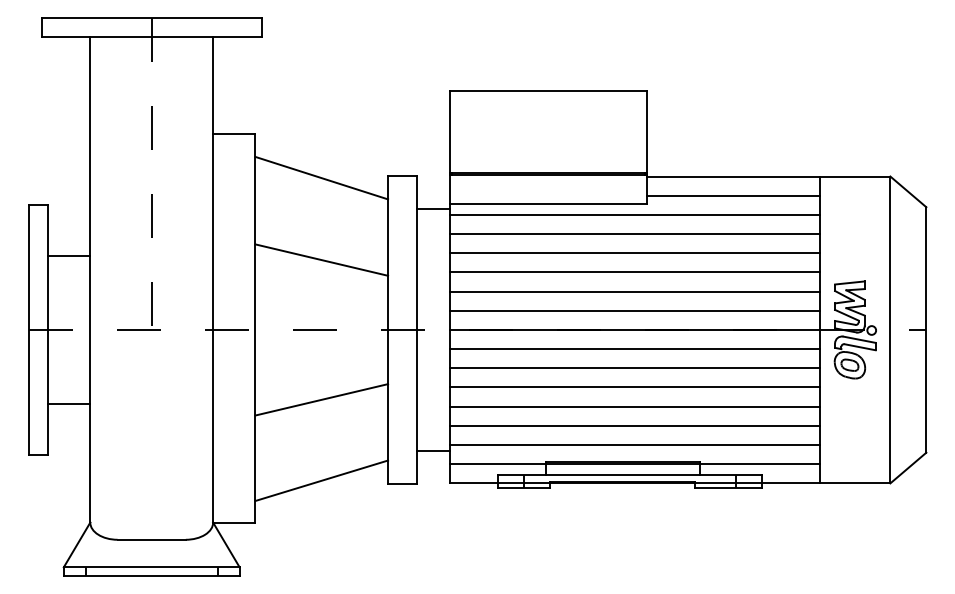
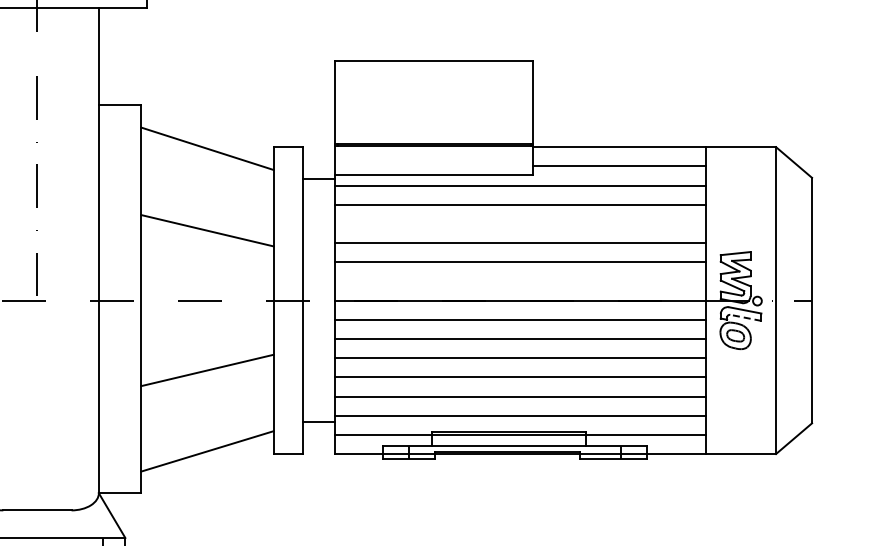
line: (634, 253) -> (520, 224), removed
line: (634, 310) -> (520, 281), removed
line: (860, 347) -> (746, 318), solid -> dashed

